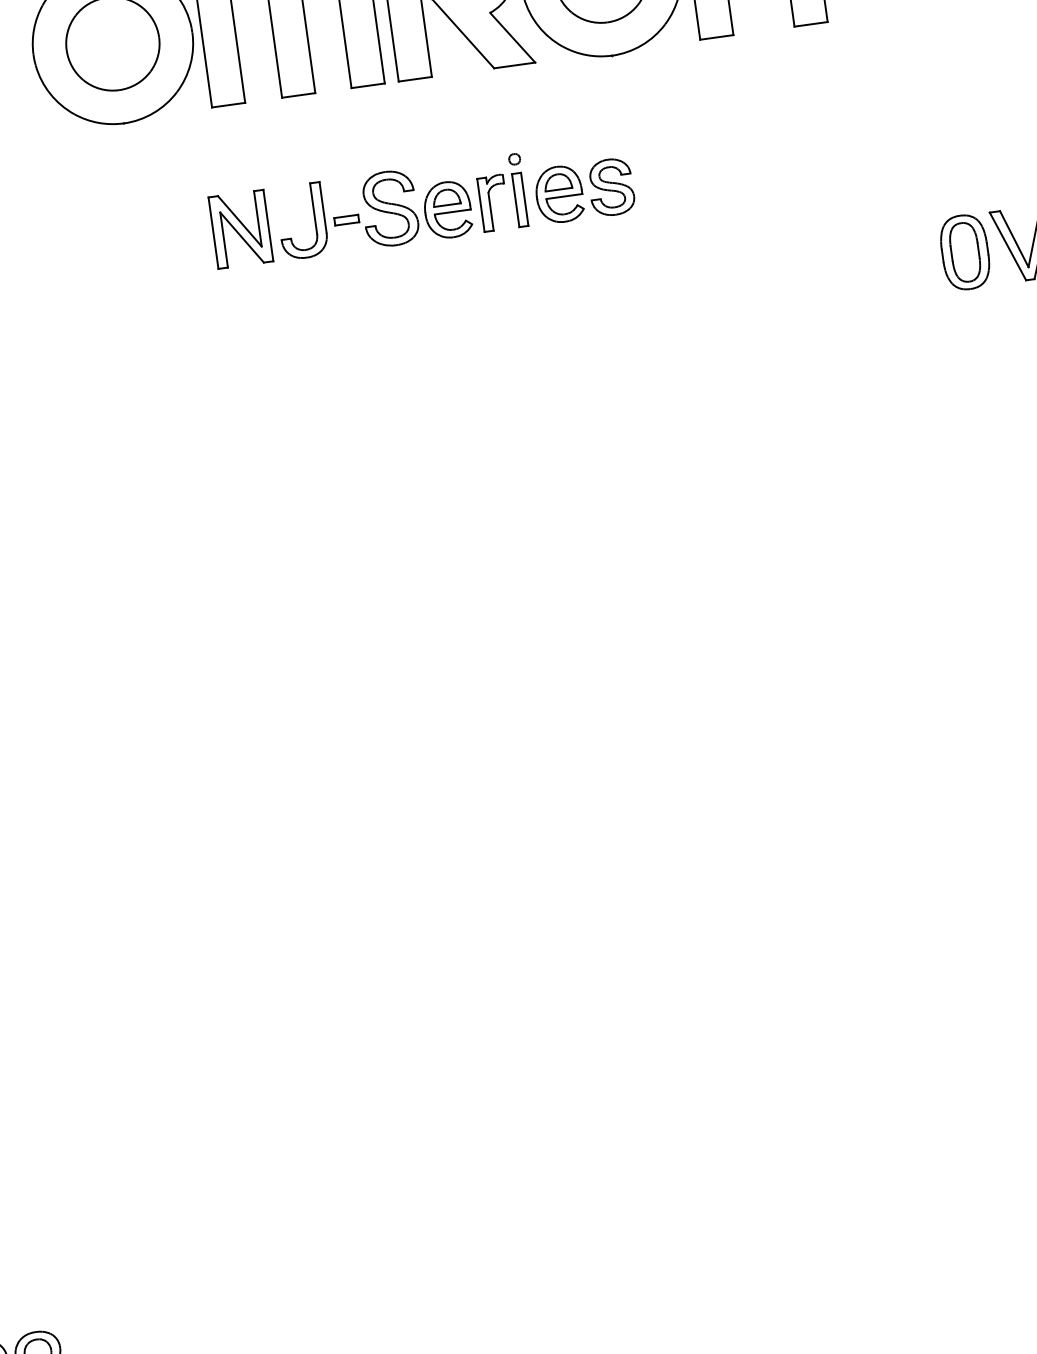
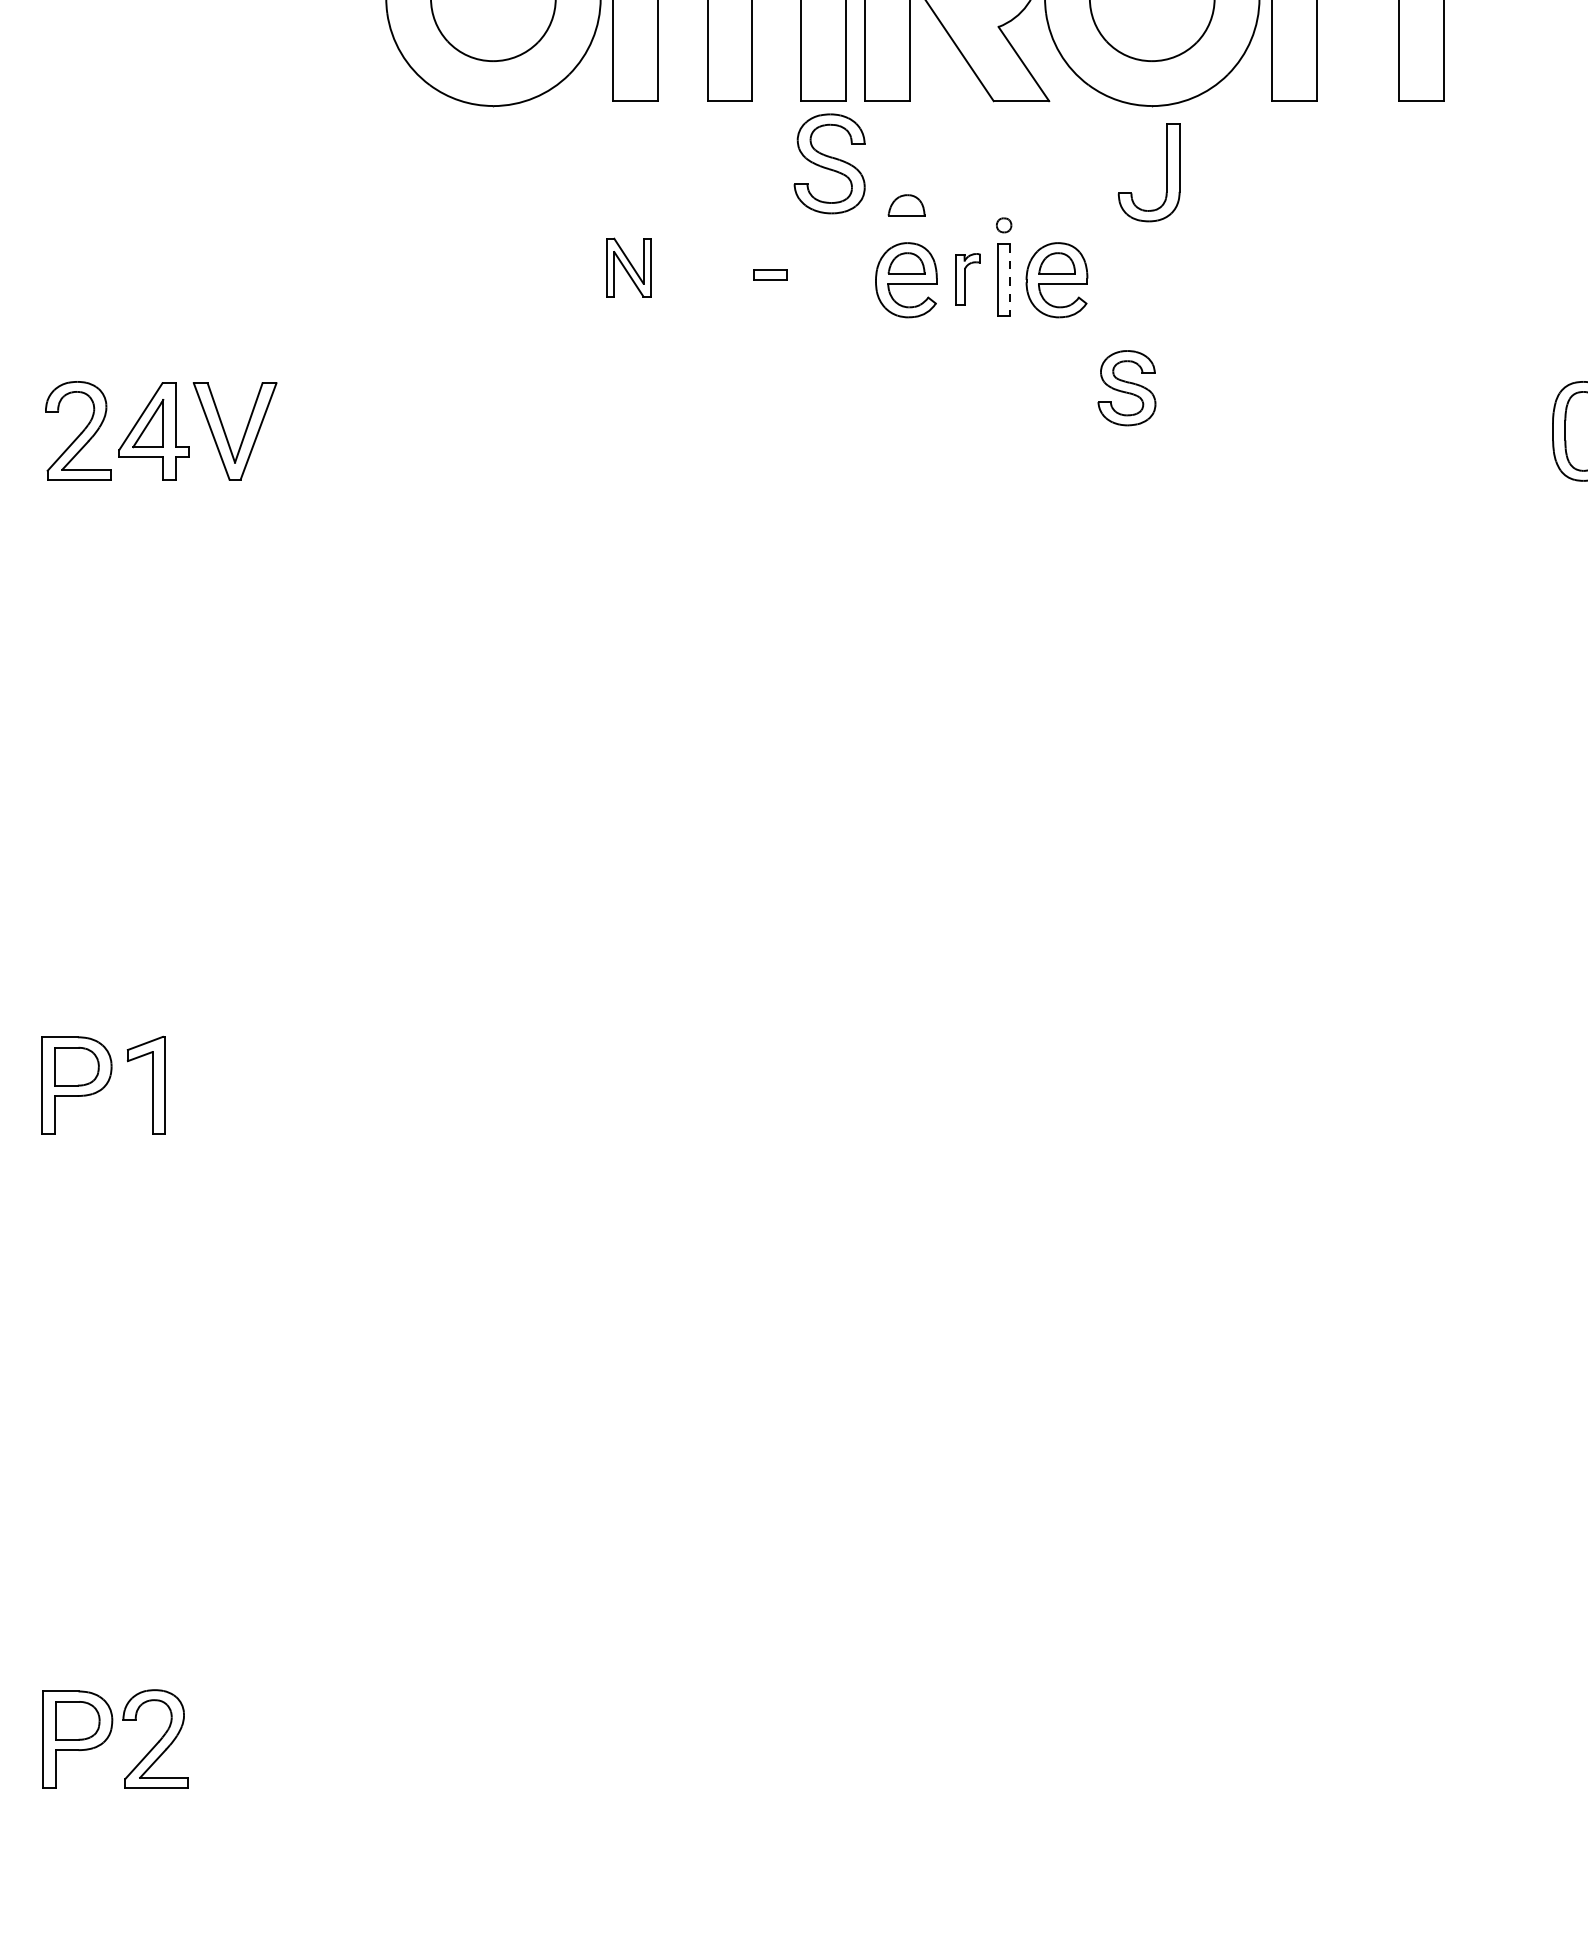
part: (440, 154) -> (906, 205), added
part: (611, 187) -> (1126, 388), moved
line: (525, 199) -> (1010, 280), solid -> dashed
part: (493, 203) -> (968, 279), size x0.7
part: (389, 208) -> (829, 163), moved
part: (314, 219) -> (1166, 172), moved
part: (240, 229) -> (628, 267), size x0.6

